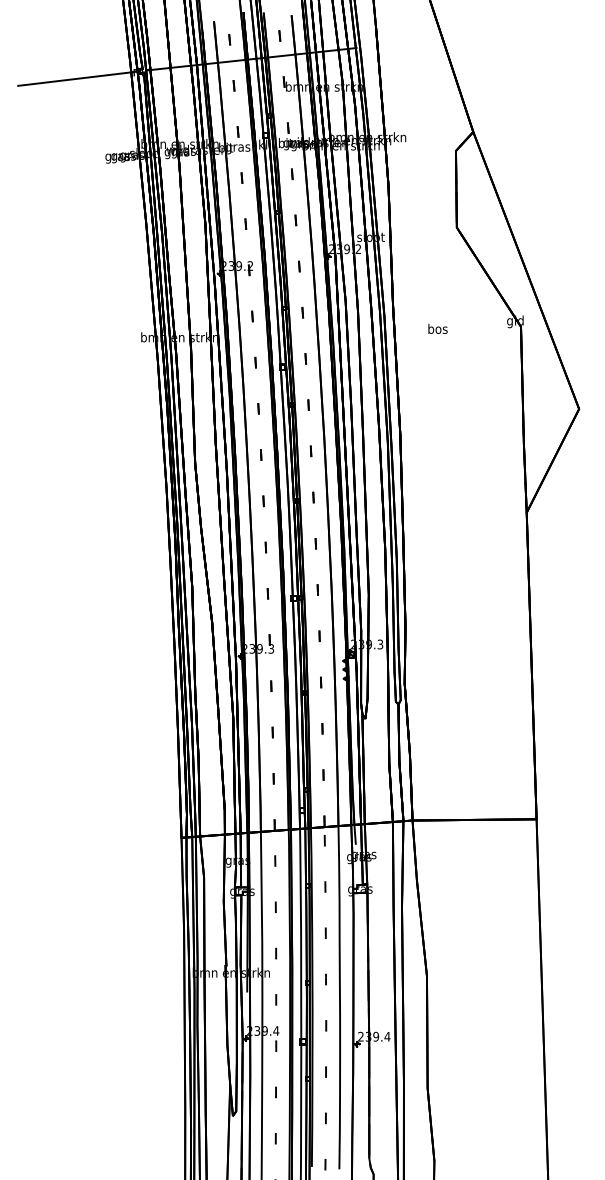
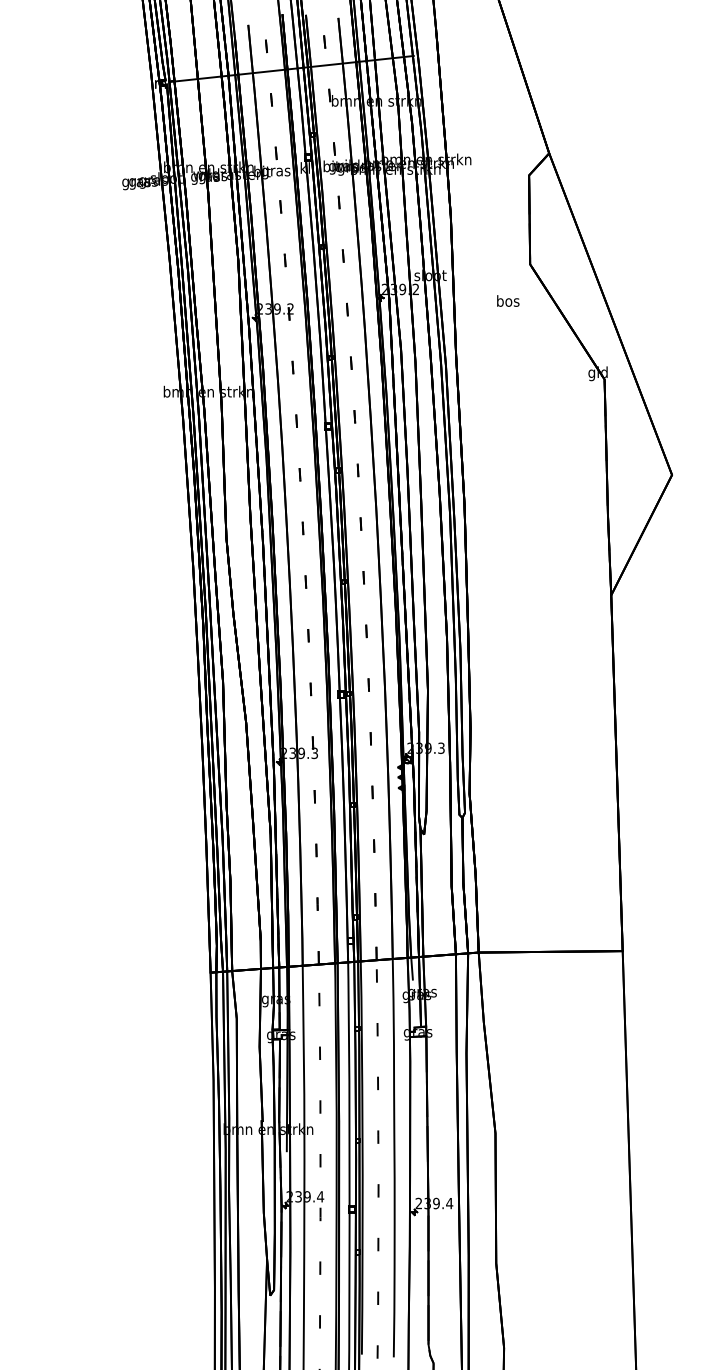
line: (78, 77) -> (91, 90), removed
text: (438, 328) -> (508, 300), moved

